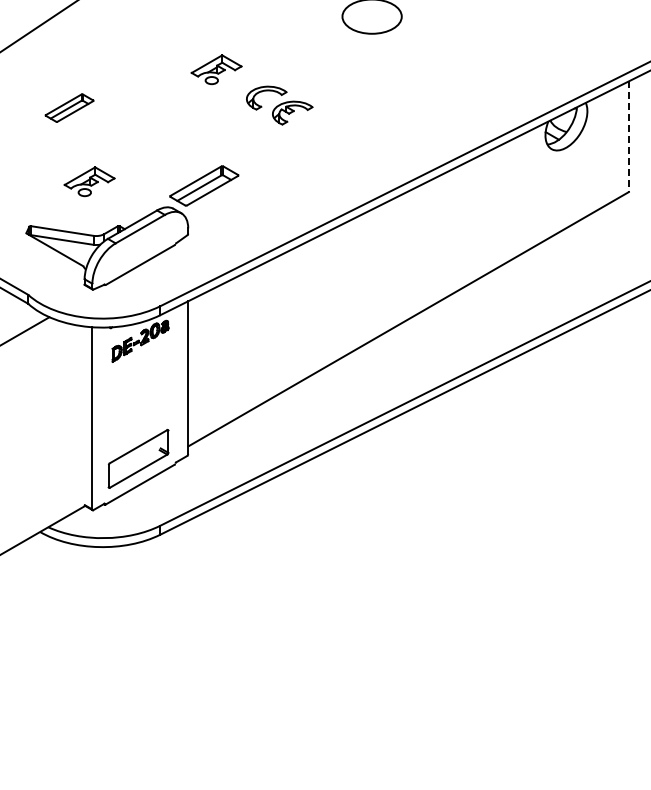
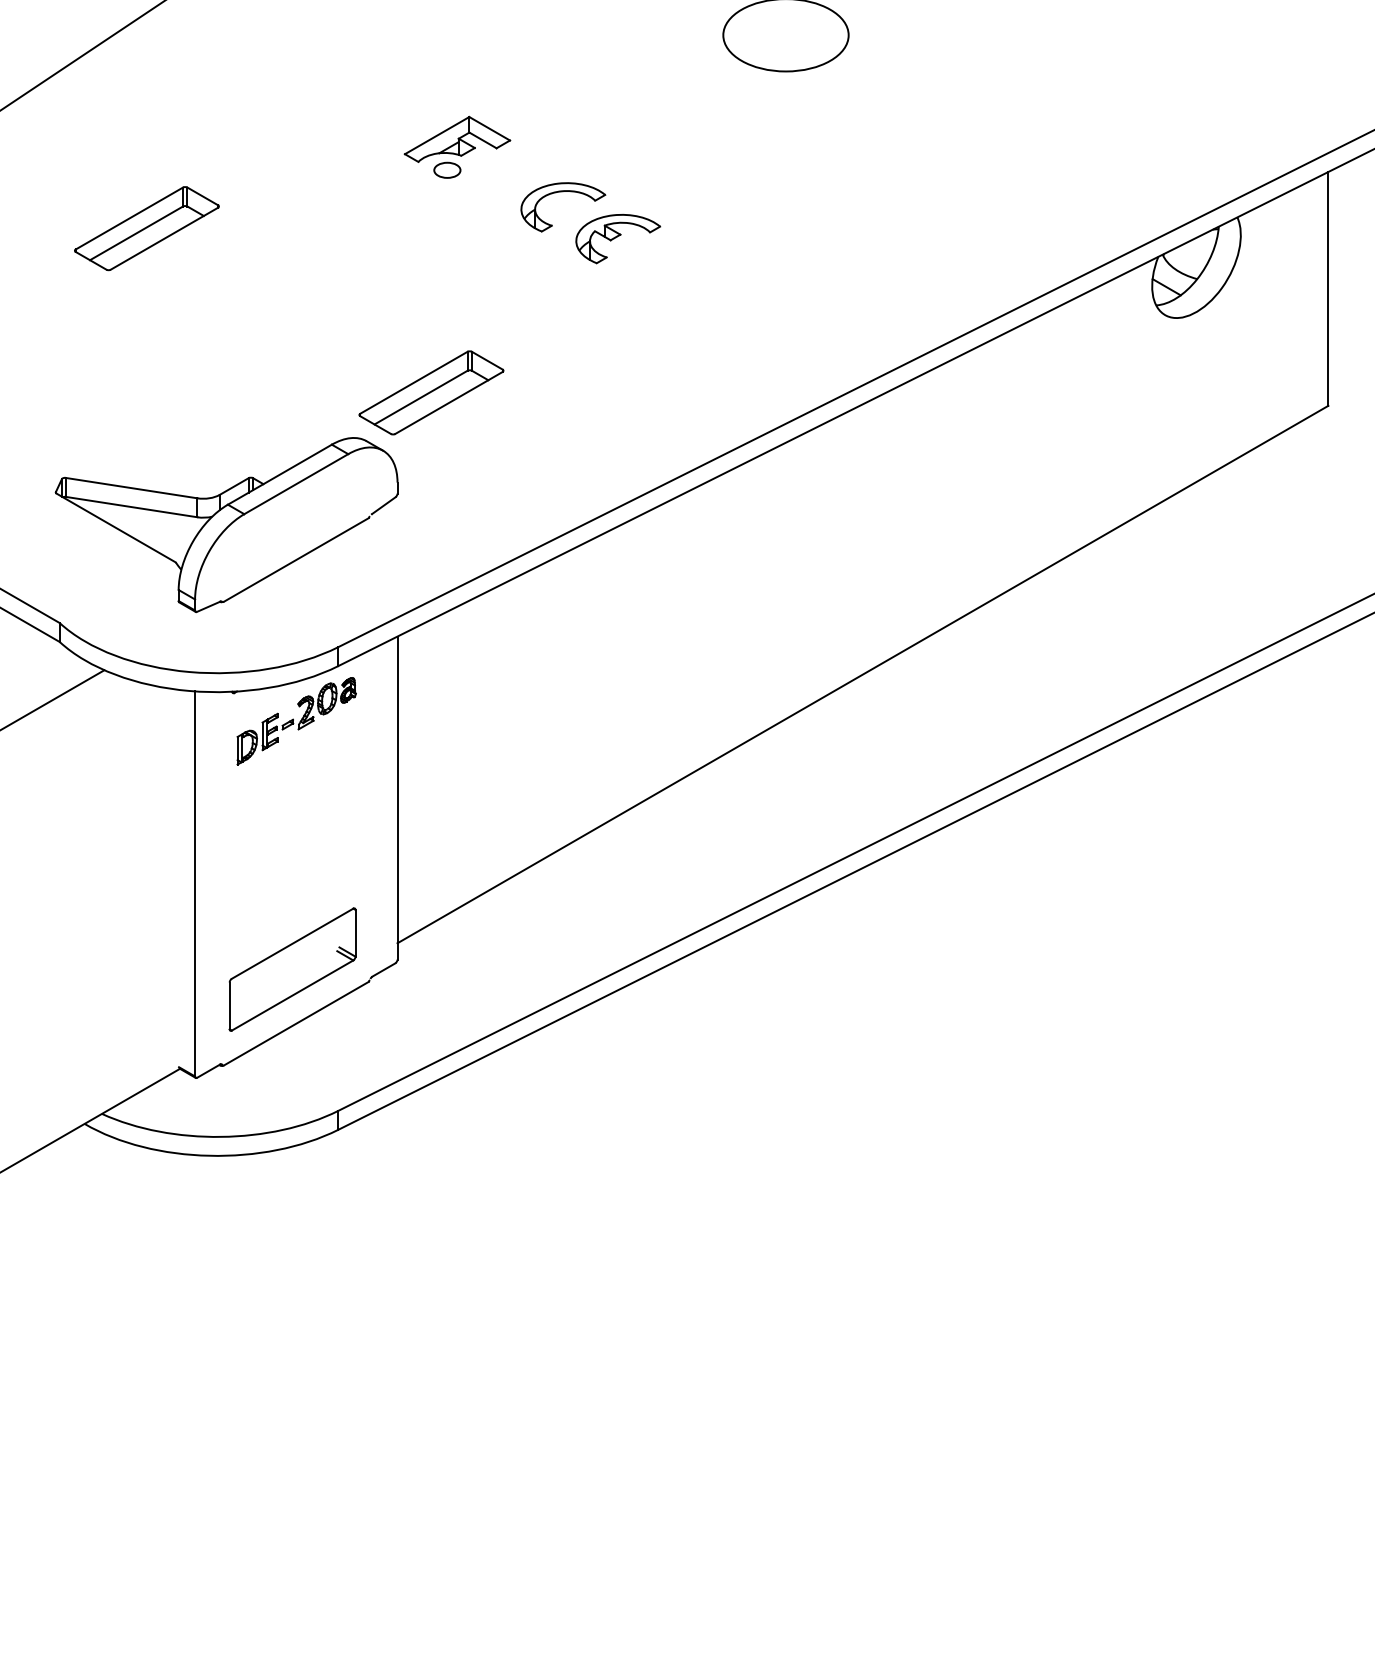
part: (69, 107) -> (146, 227), size x1.43
line: (628, 137) -> (1327, 290), dashed -> solid
part: (89, 181) -> (188, 383), removed

